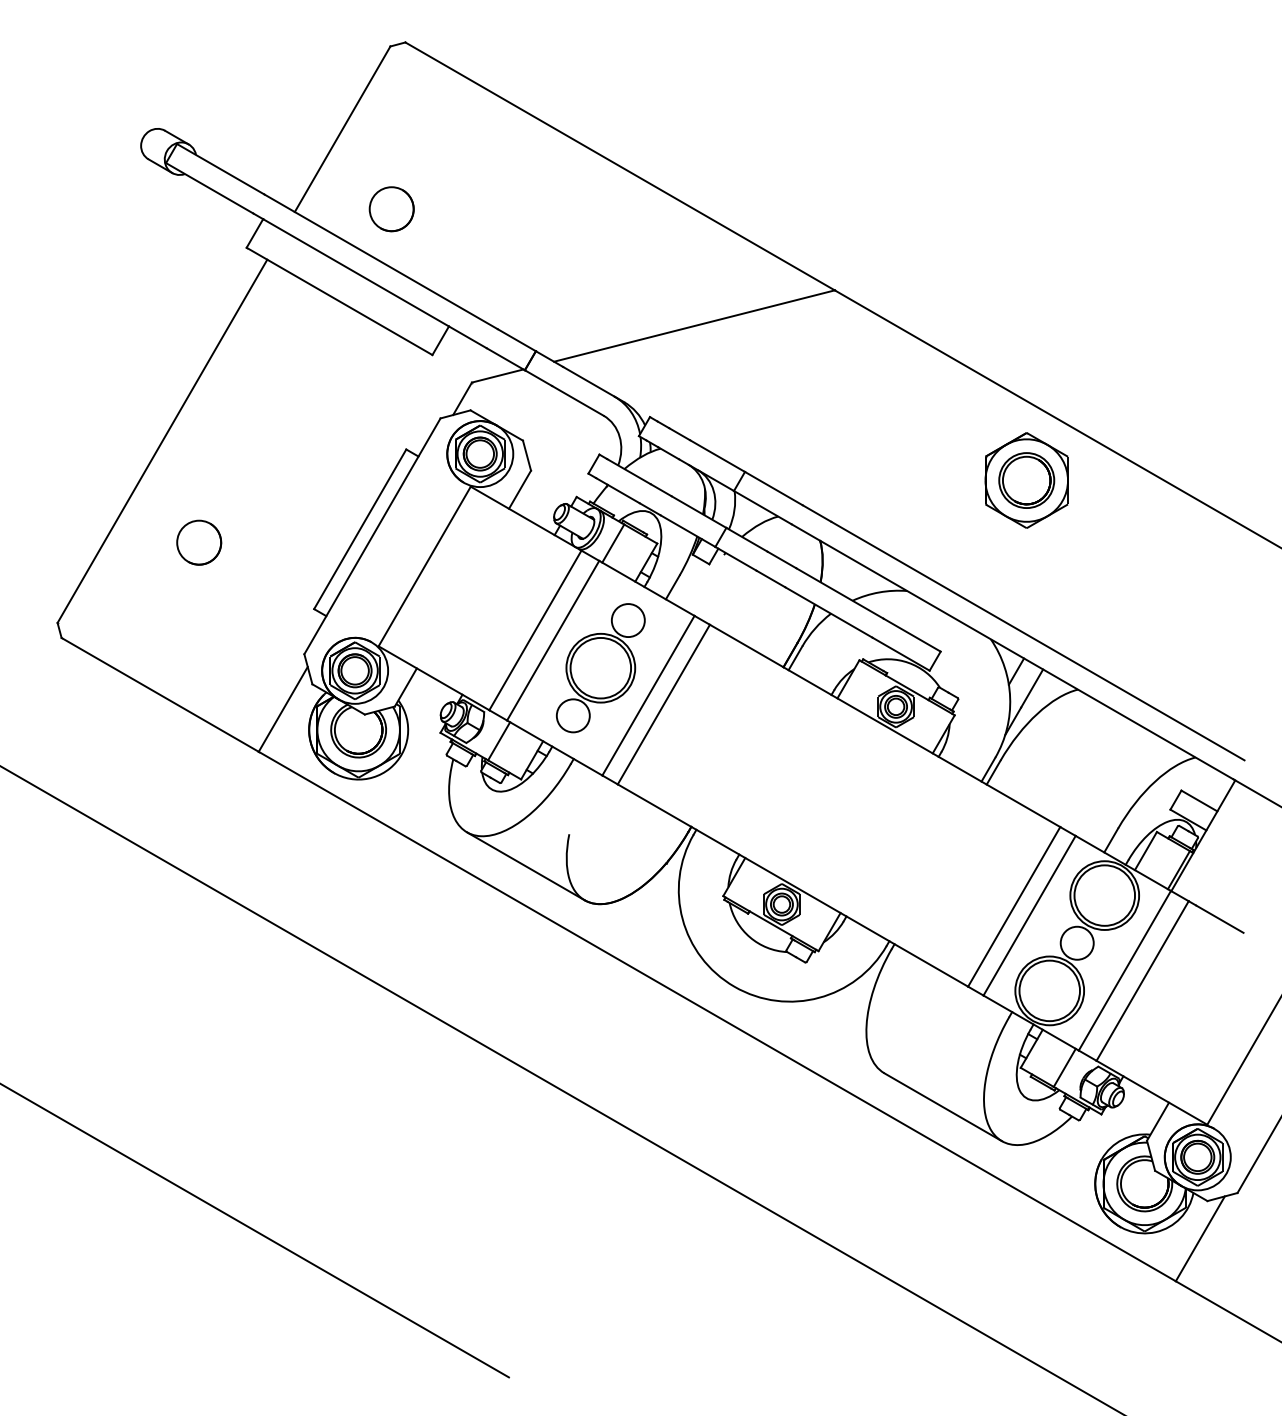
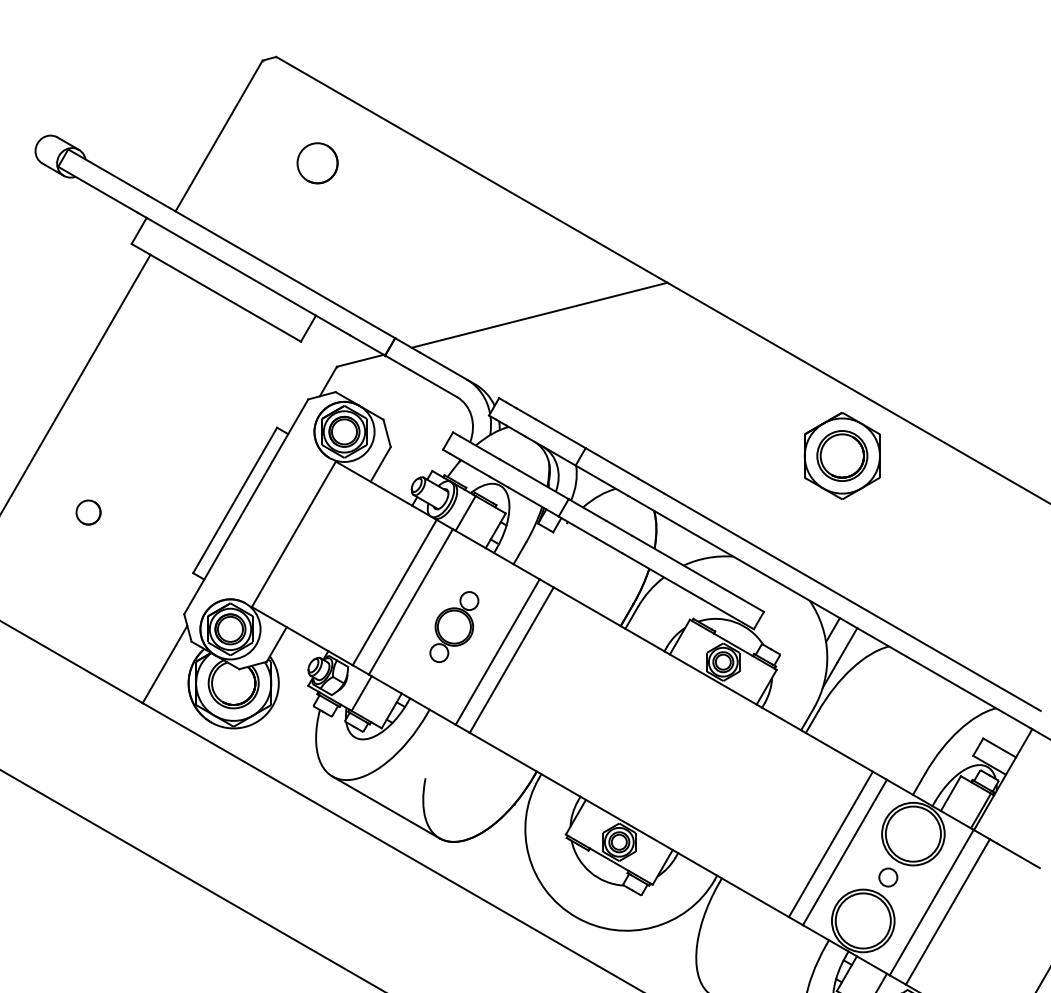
circle: (391, 209) -> (317, 163), moved
circle: (199, 542) -> (88, 512), size x0.6
part: (600, 668) -> (454, 627), size x0.6
circle: (1076, 942) -> (887, 876), size x0.6

